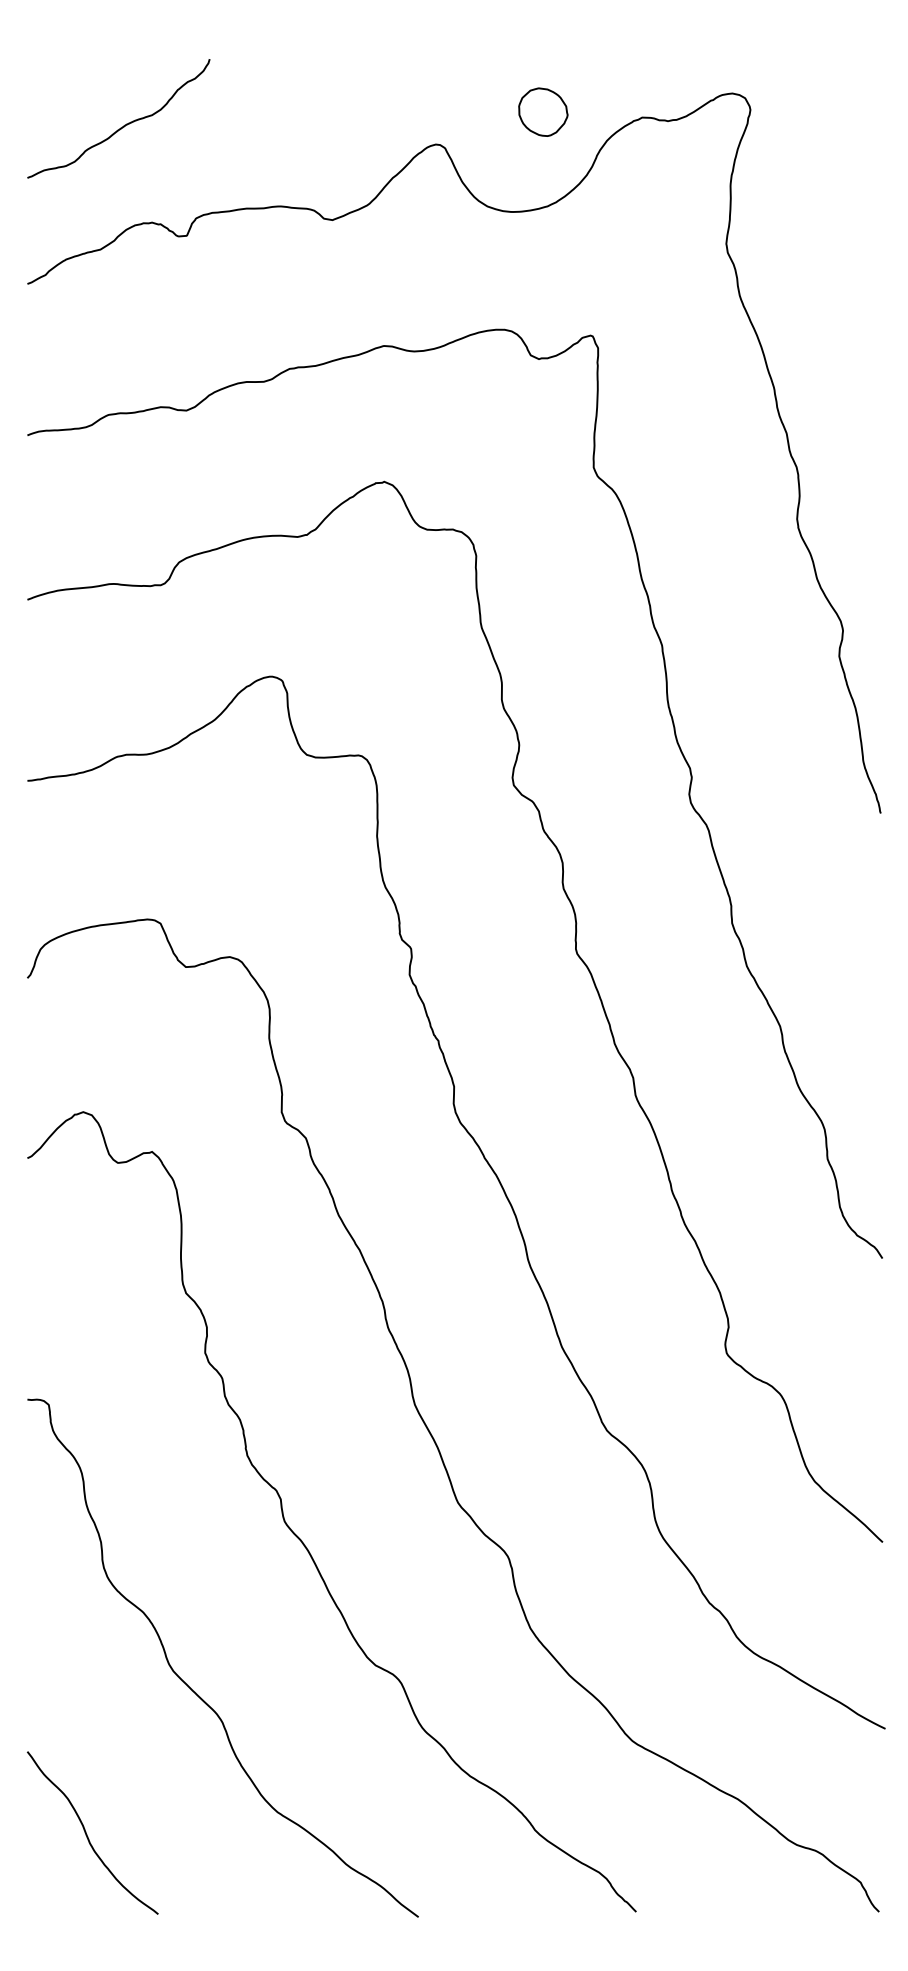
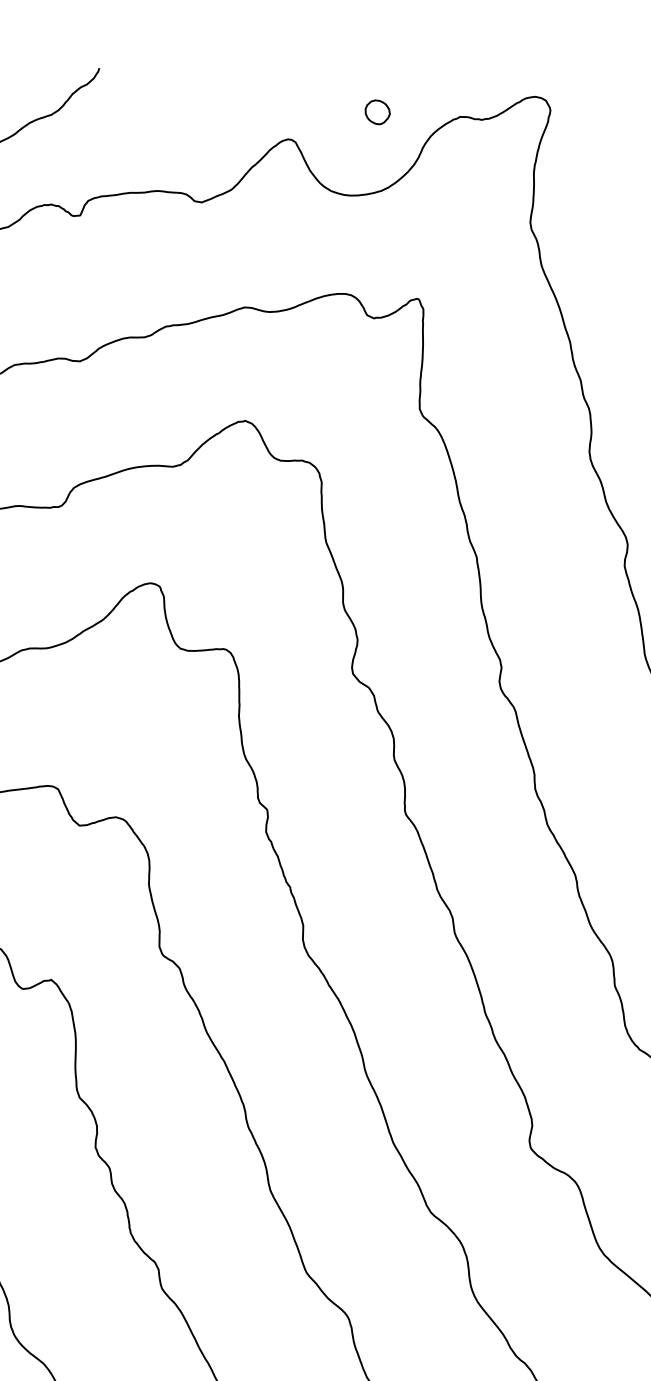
part: (543, 111) -> (377, 111), size x0.6

